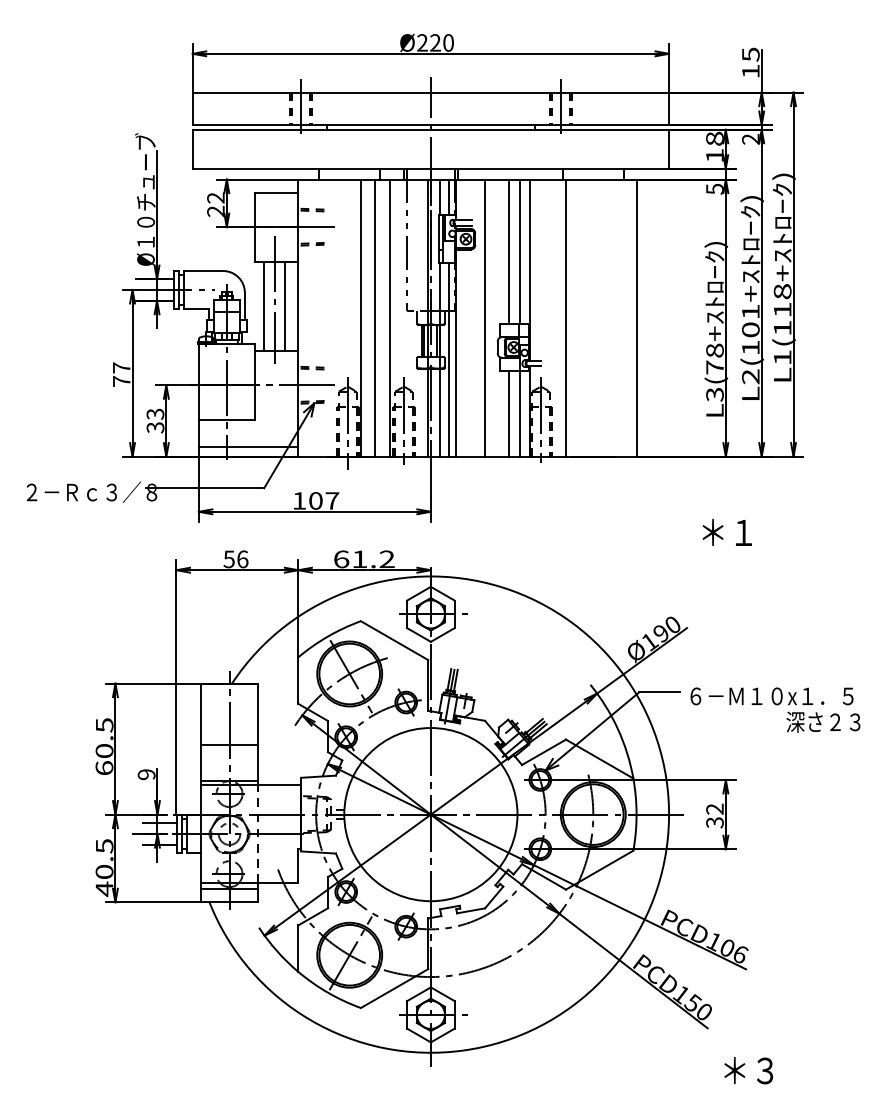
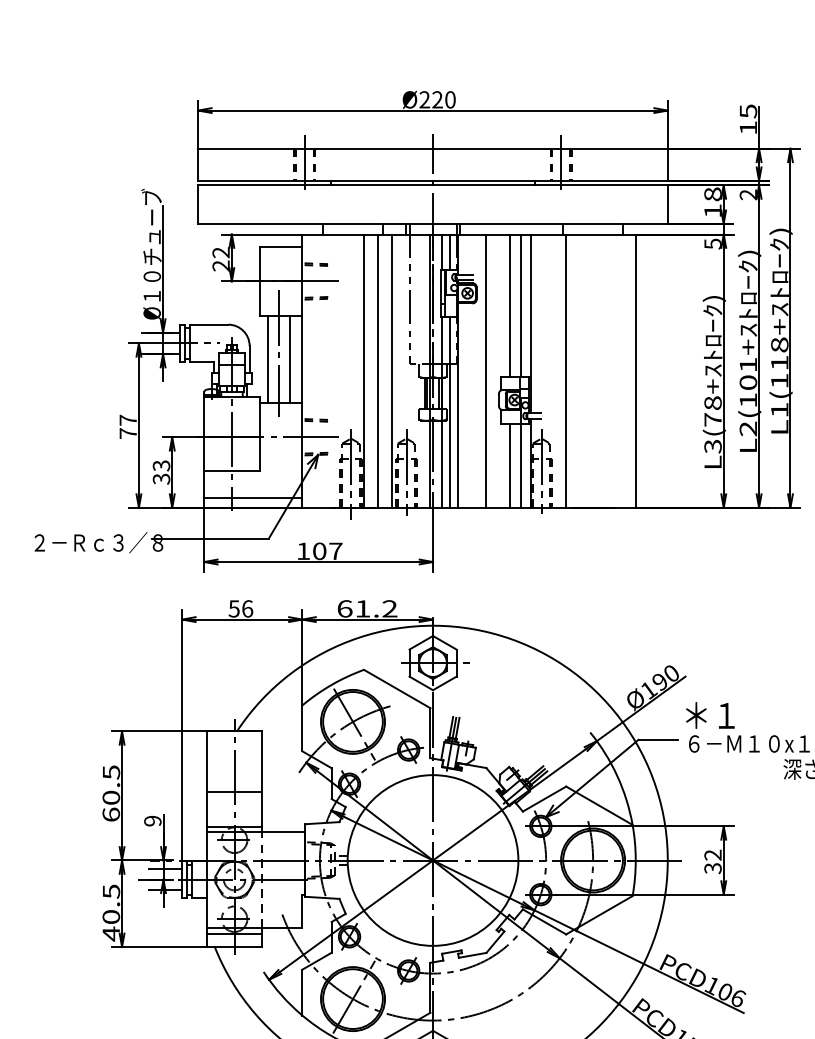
text: (726, 532) -> (709, 715), moved

